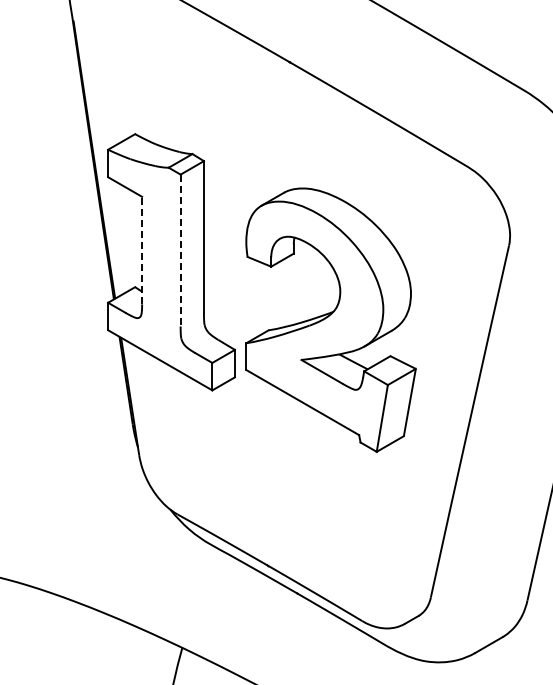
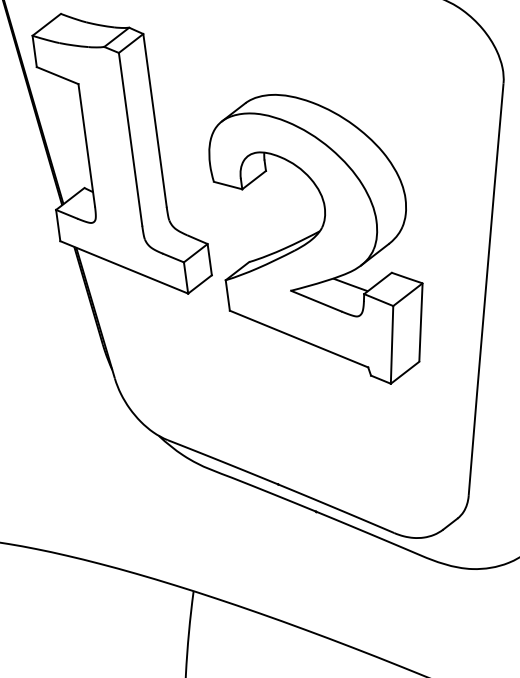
line: (142, 250) -> (87, 145), dashed -> solid
line: (180, 250) -> (130, 139), dashed -> solid
part: (330, 319) -> (317, 240), moved

